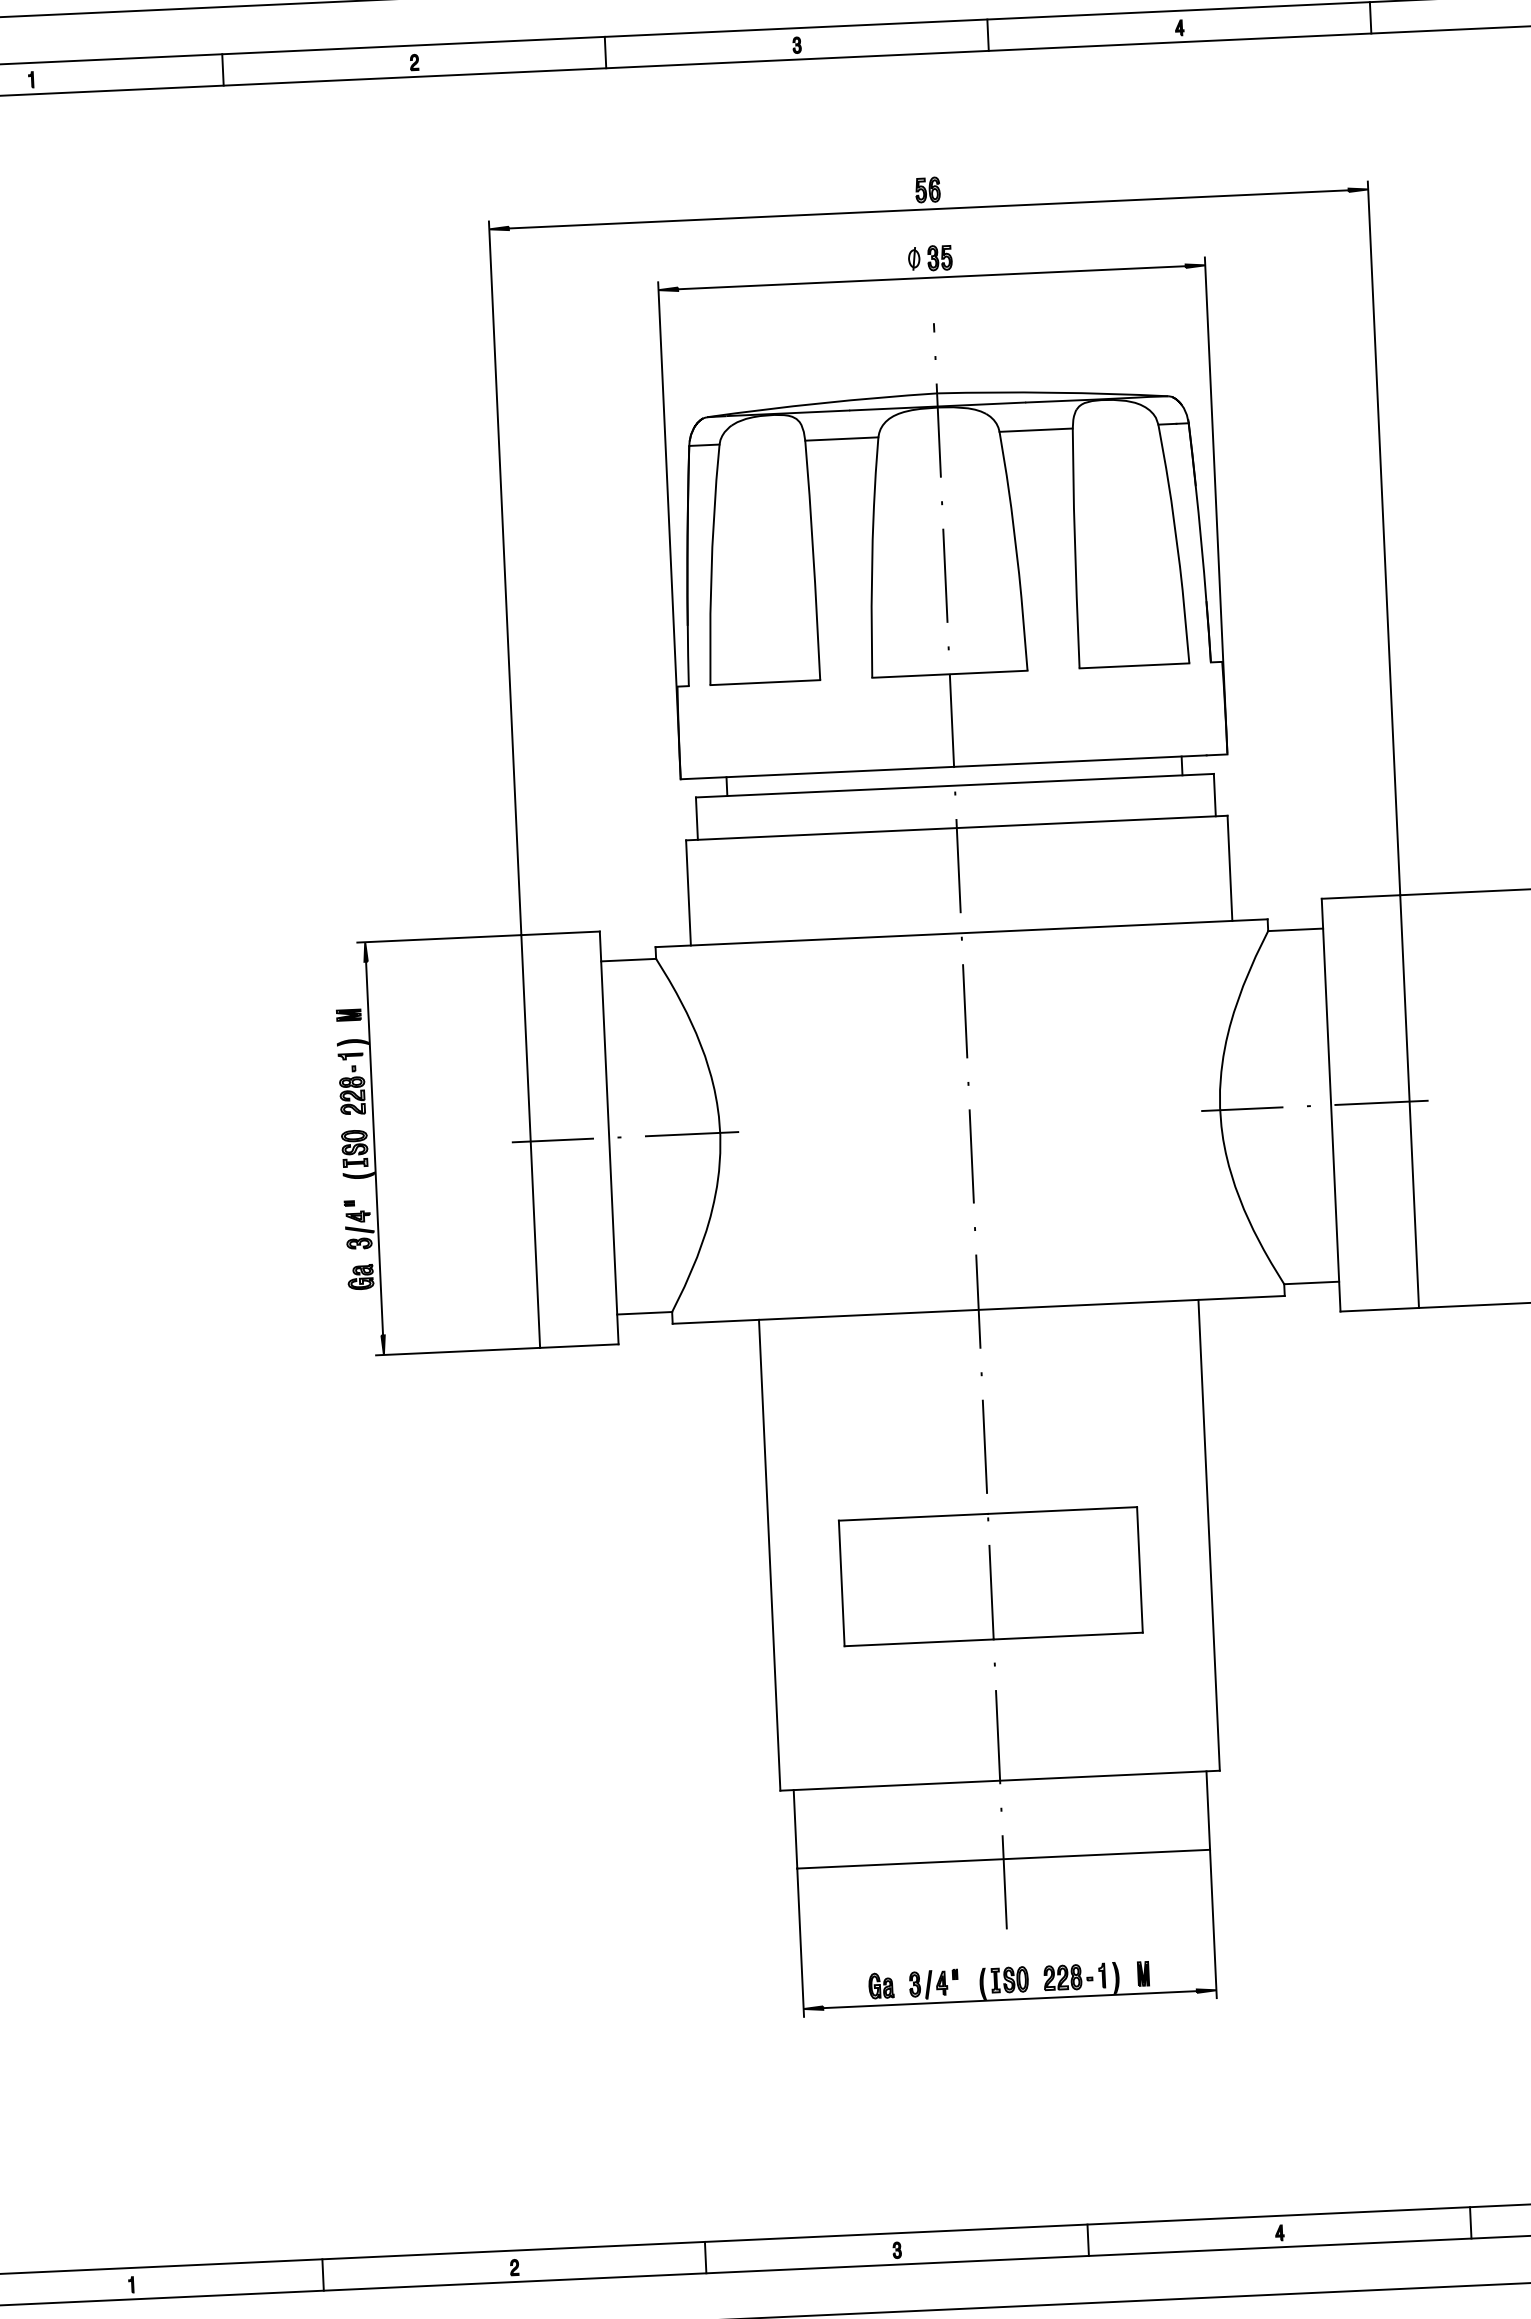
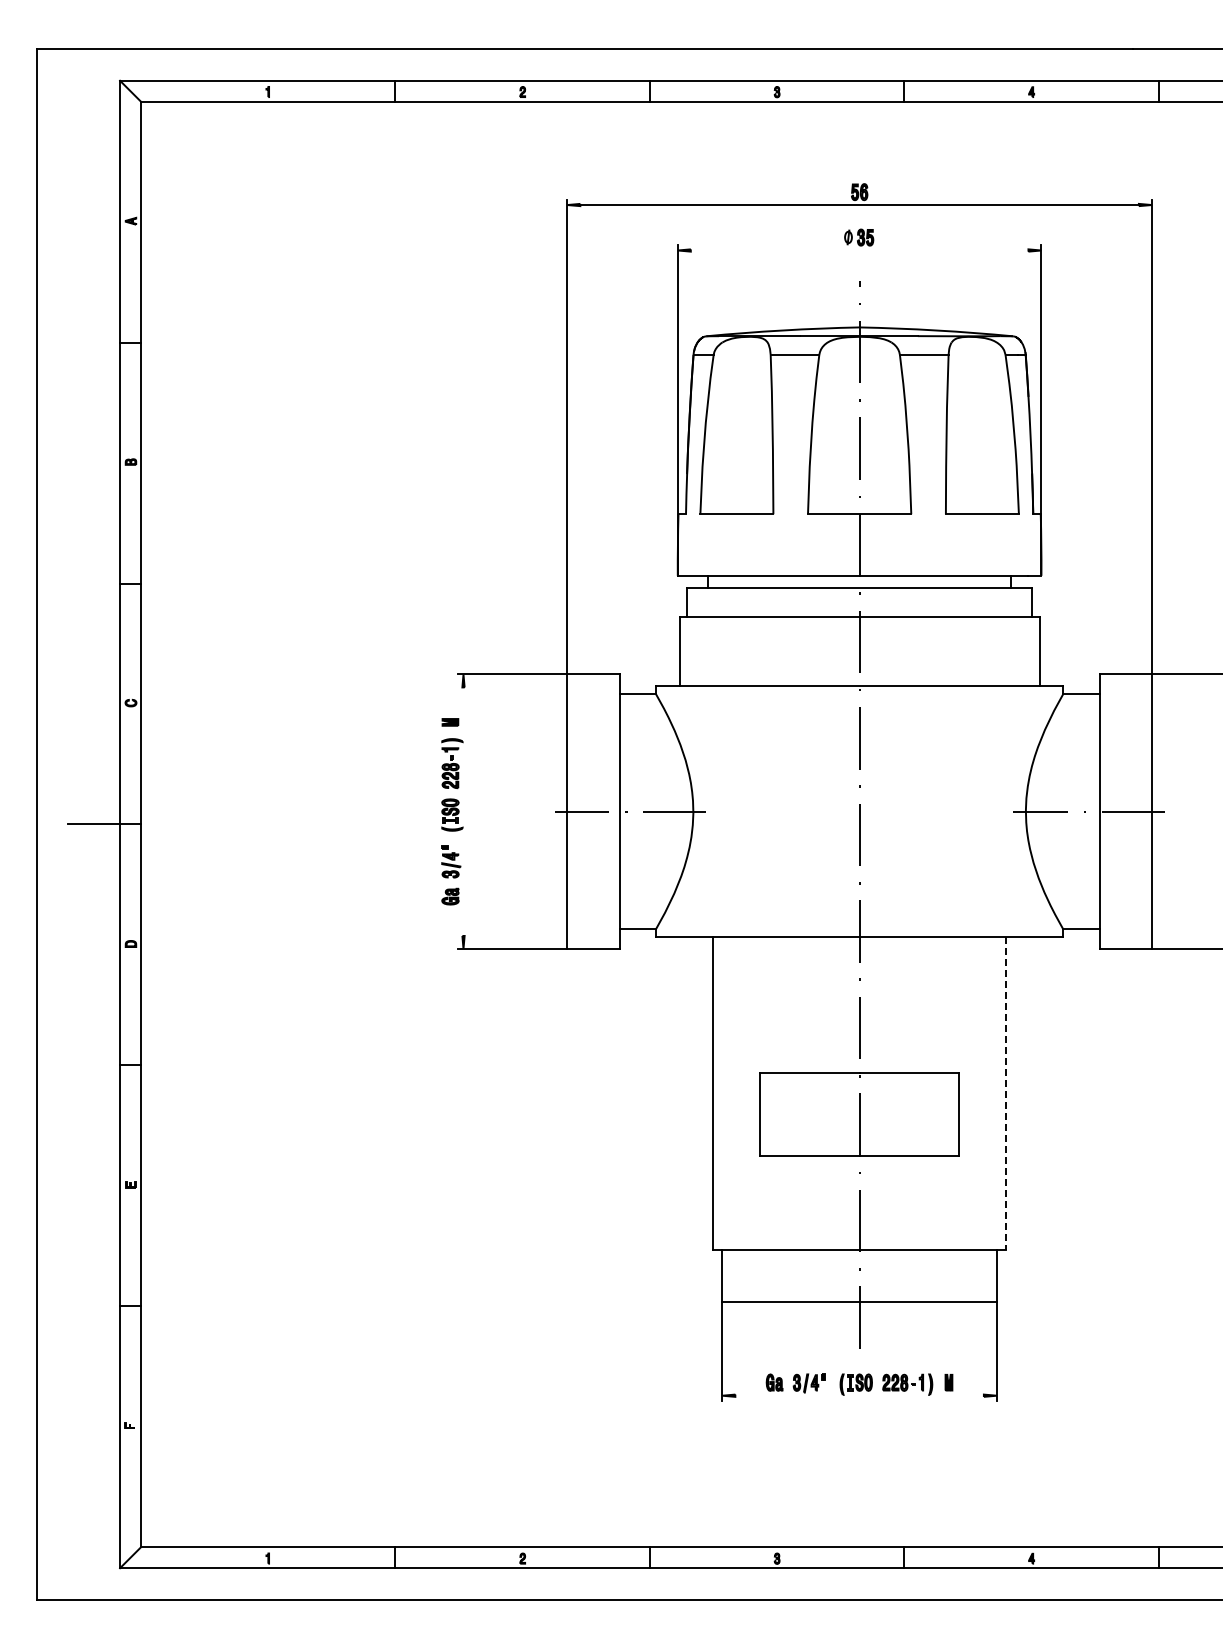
line: (931, 277) -> (859, 250), removed
line: (374, 1148) -> (463, 811), removed
line: (1208, 1535) -> (1005, 1093), solid -> dashed
line: (1009, 1999) -> (859, 1395), removed

